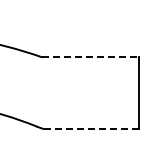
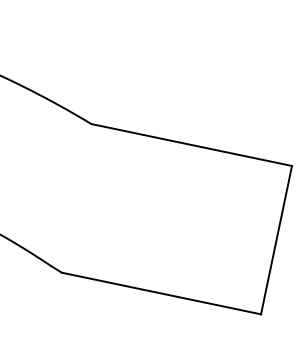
line: (91, 57) -> (193, 145), dashed -> solid
line: (91, 128) -> (162, 292), dashed -> solid

